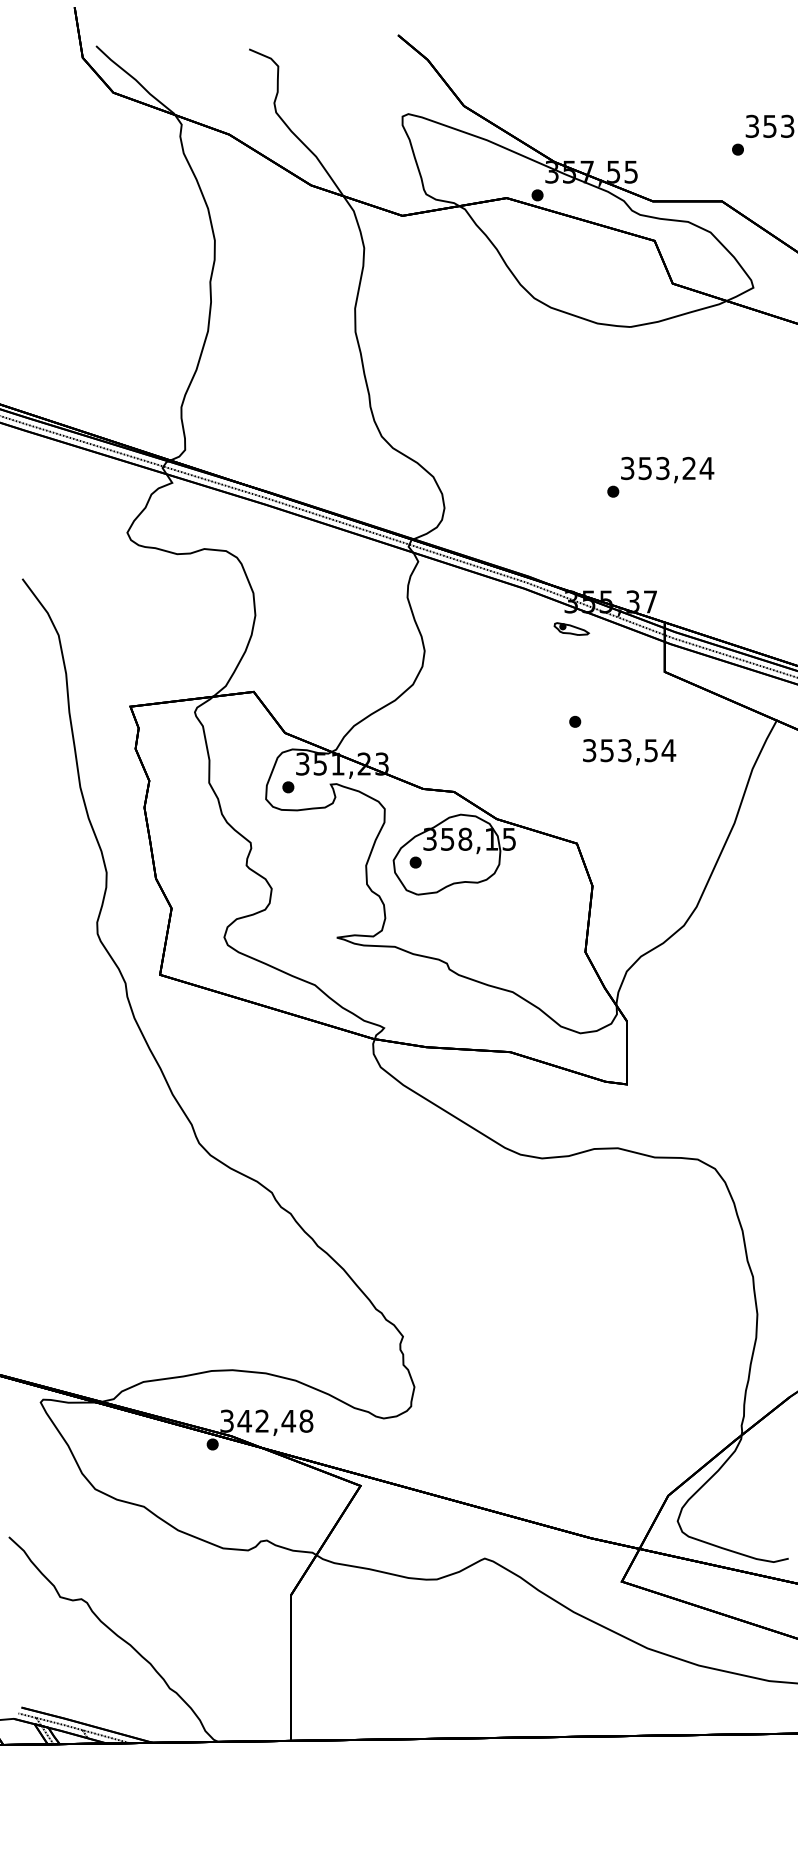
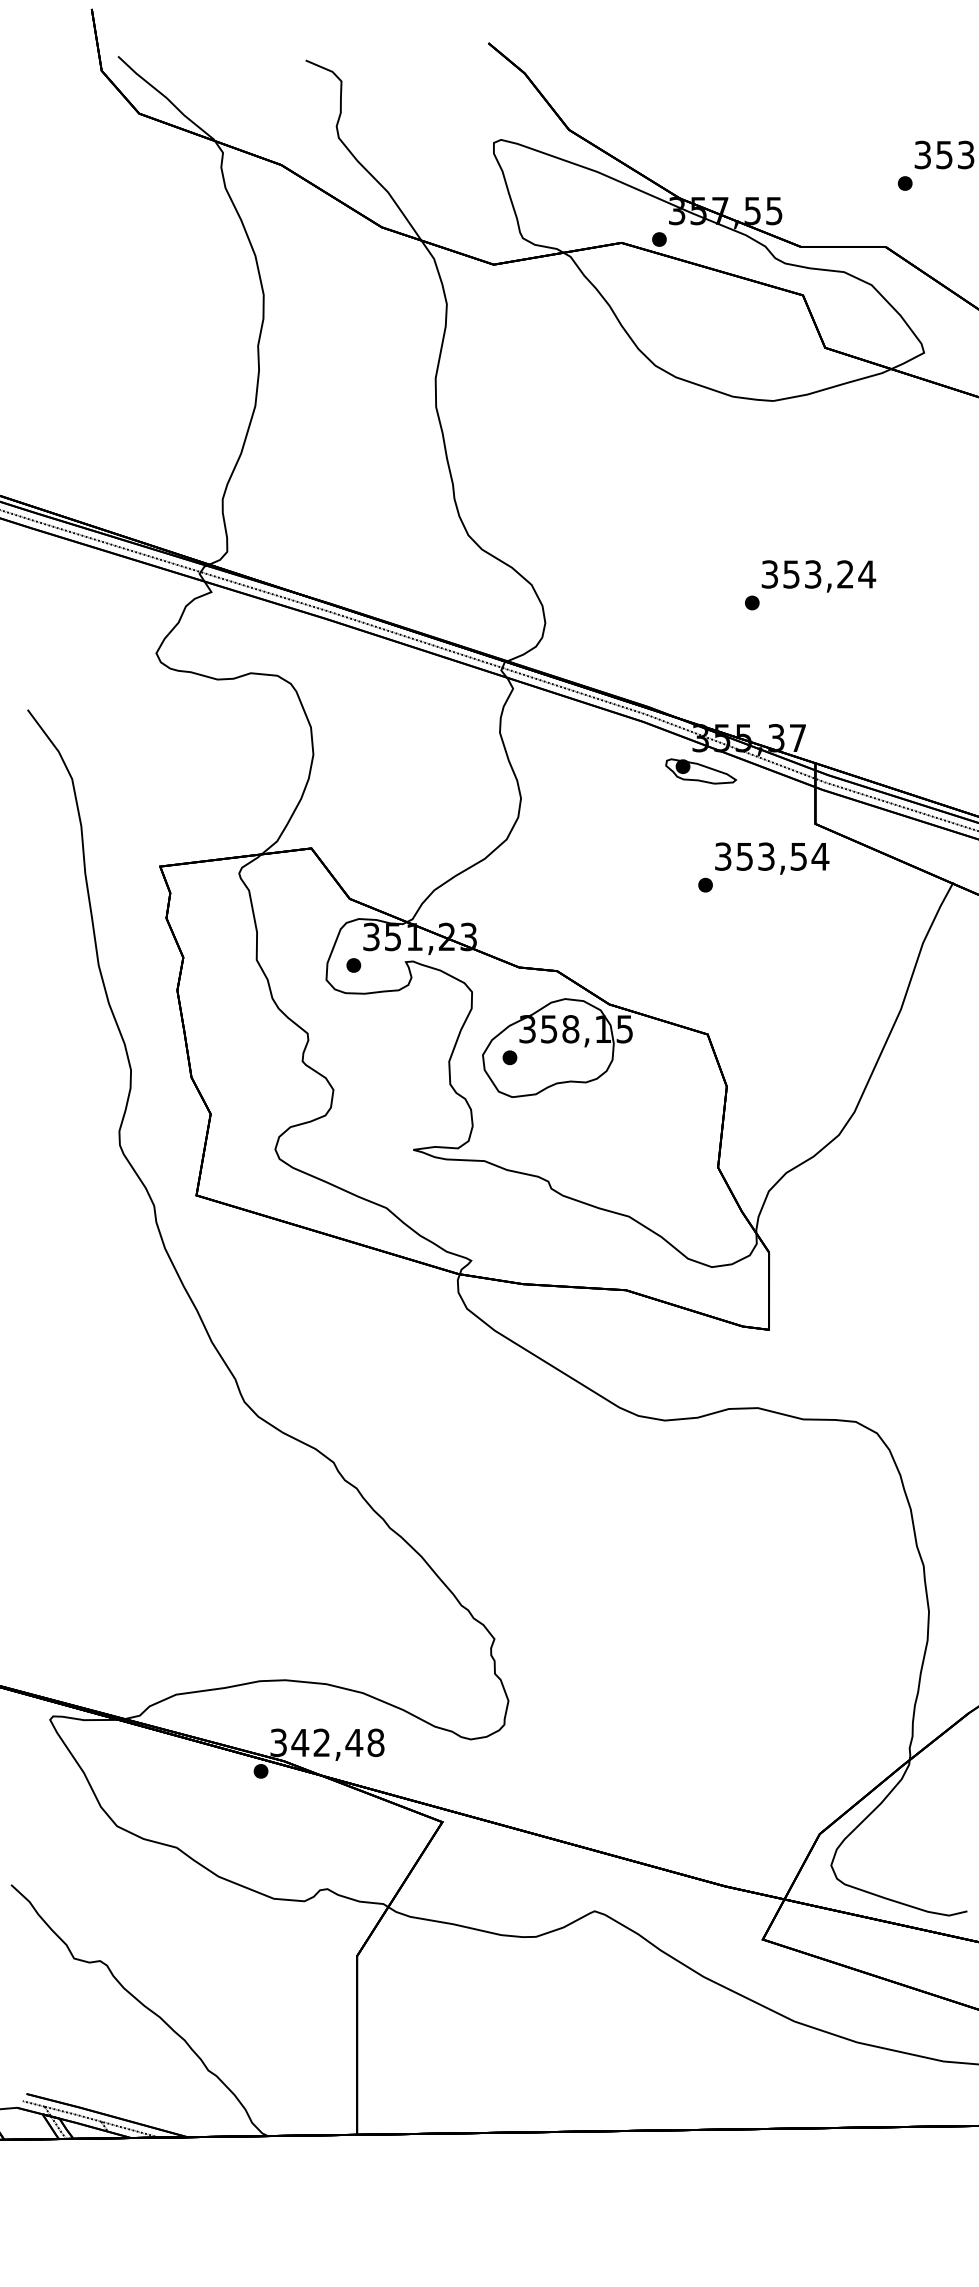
part: (571, 628) -> (701, 770), size x1.67
text: (629, 752) -> (772, 858), moved

